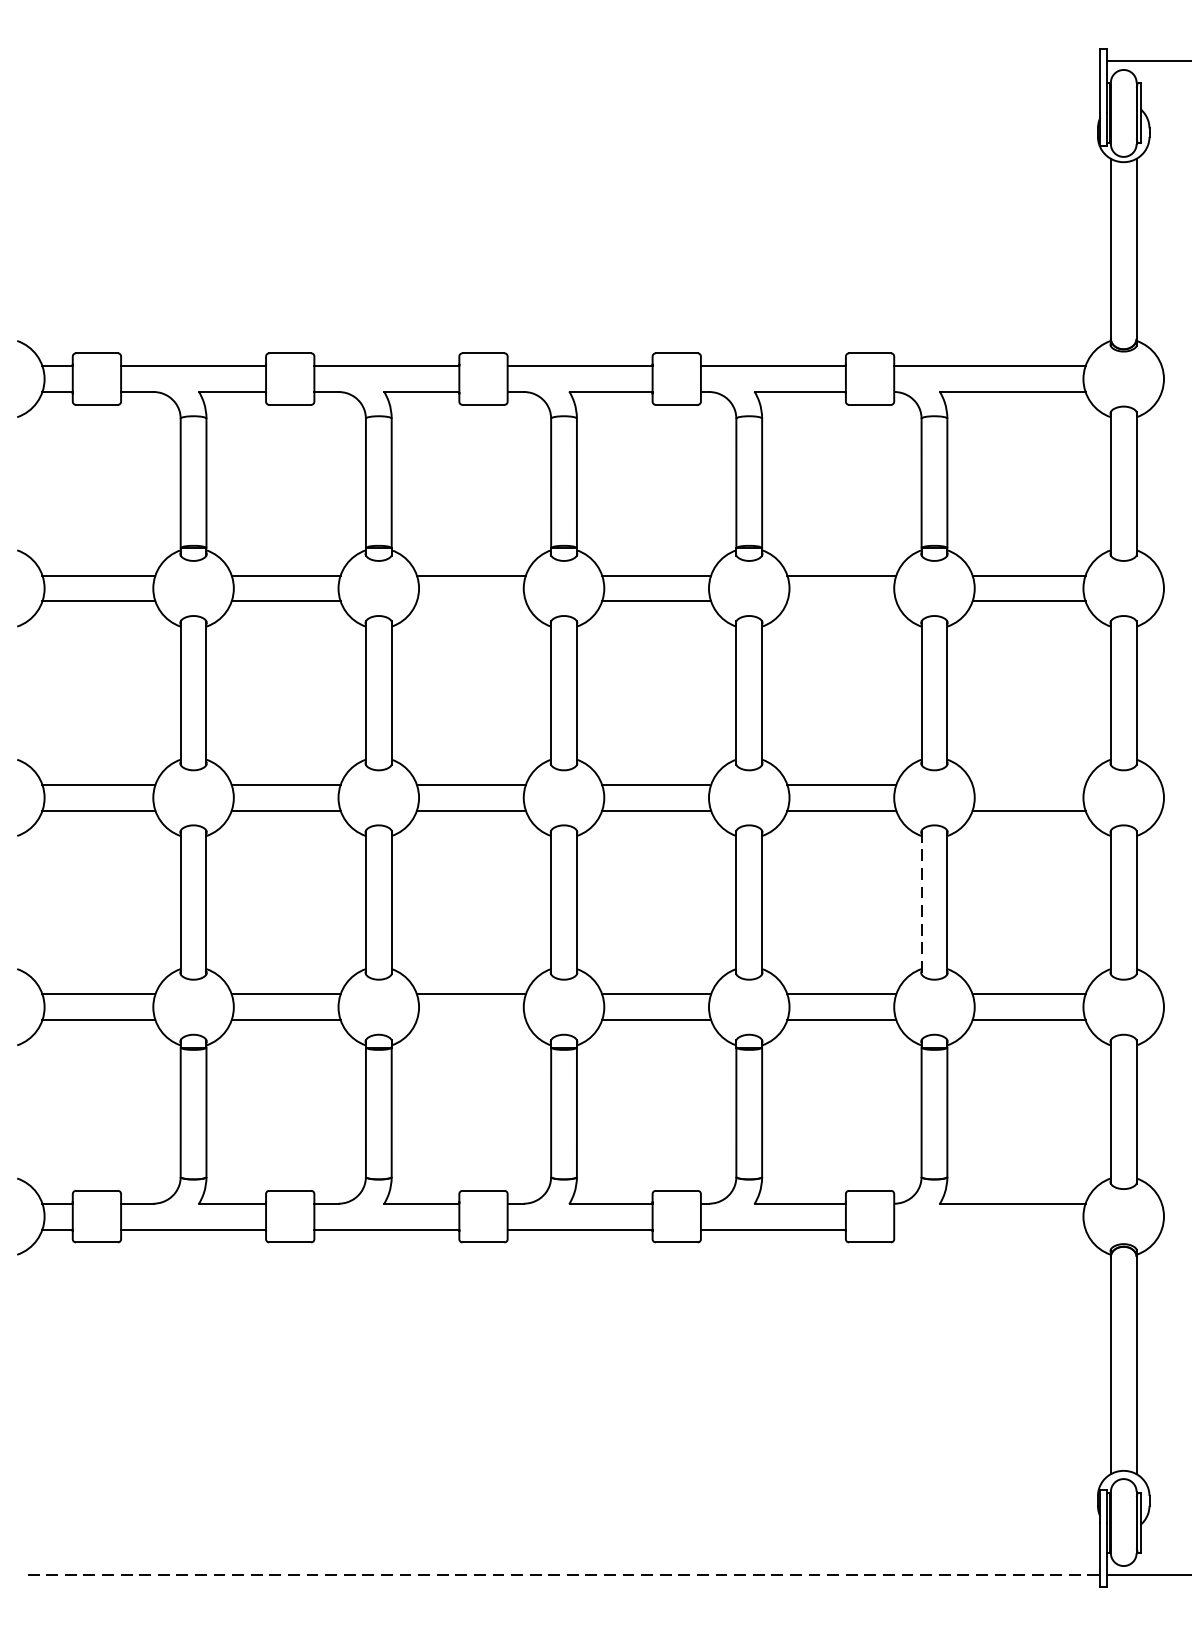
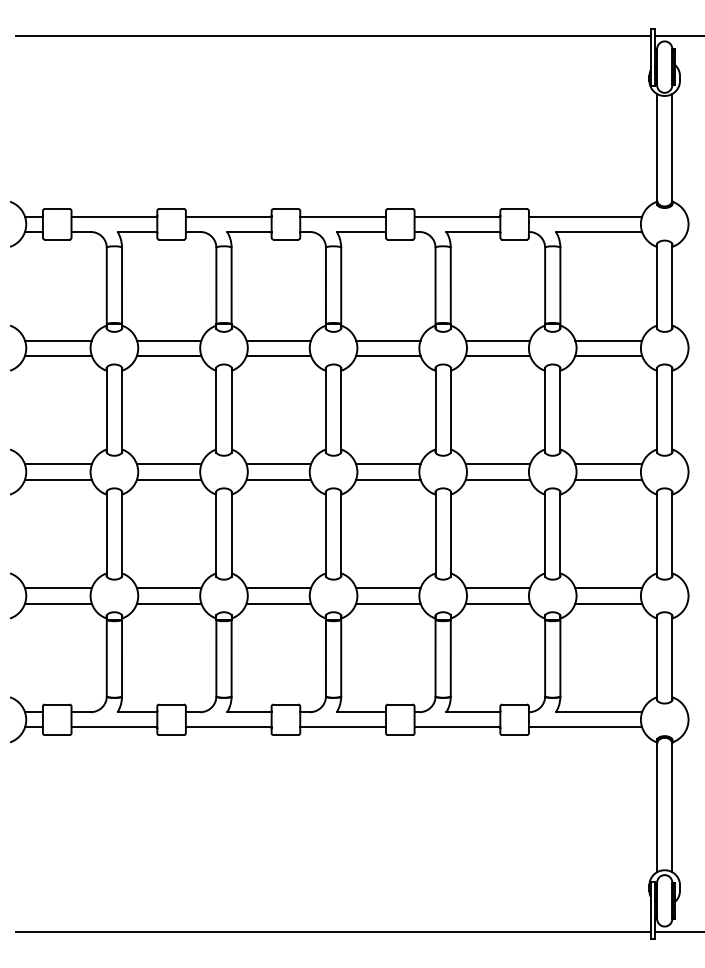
line: (563, 61) -> (333, 36), added
line: (470, 600) -> (278, 355), added
line: (841, 600) -> (497, 355), added
line: (1028, 785) -> (608, 464), added
line: (922, 903) -> (545, 534), dashed -> solid
line: (470, 1019) -> (278, 603), added
line: (989, 1229) -> (585, 727), added
line: (565, 1574) -> (334, 931), dashed -> solid

